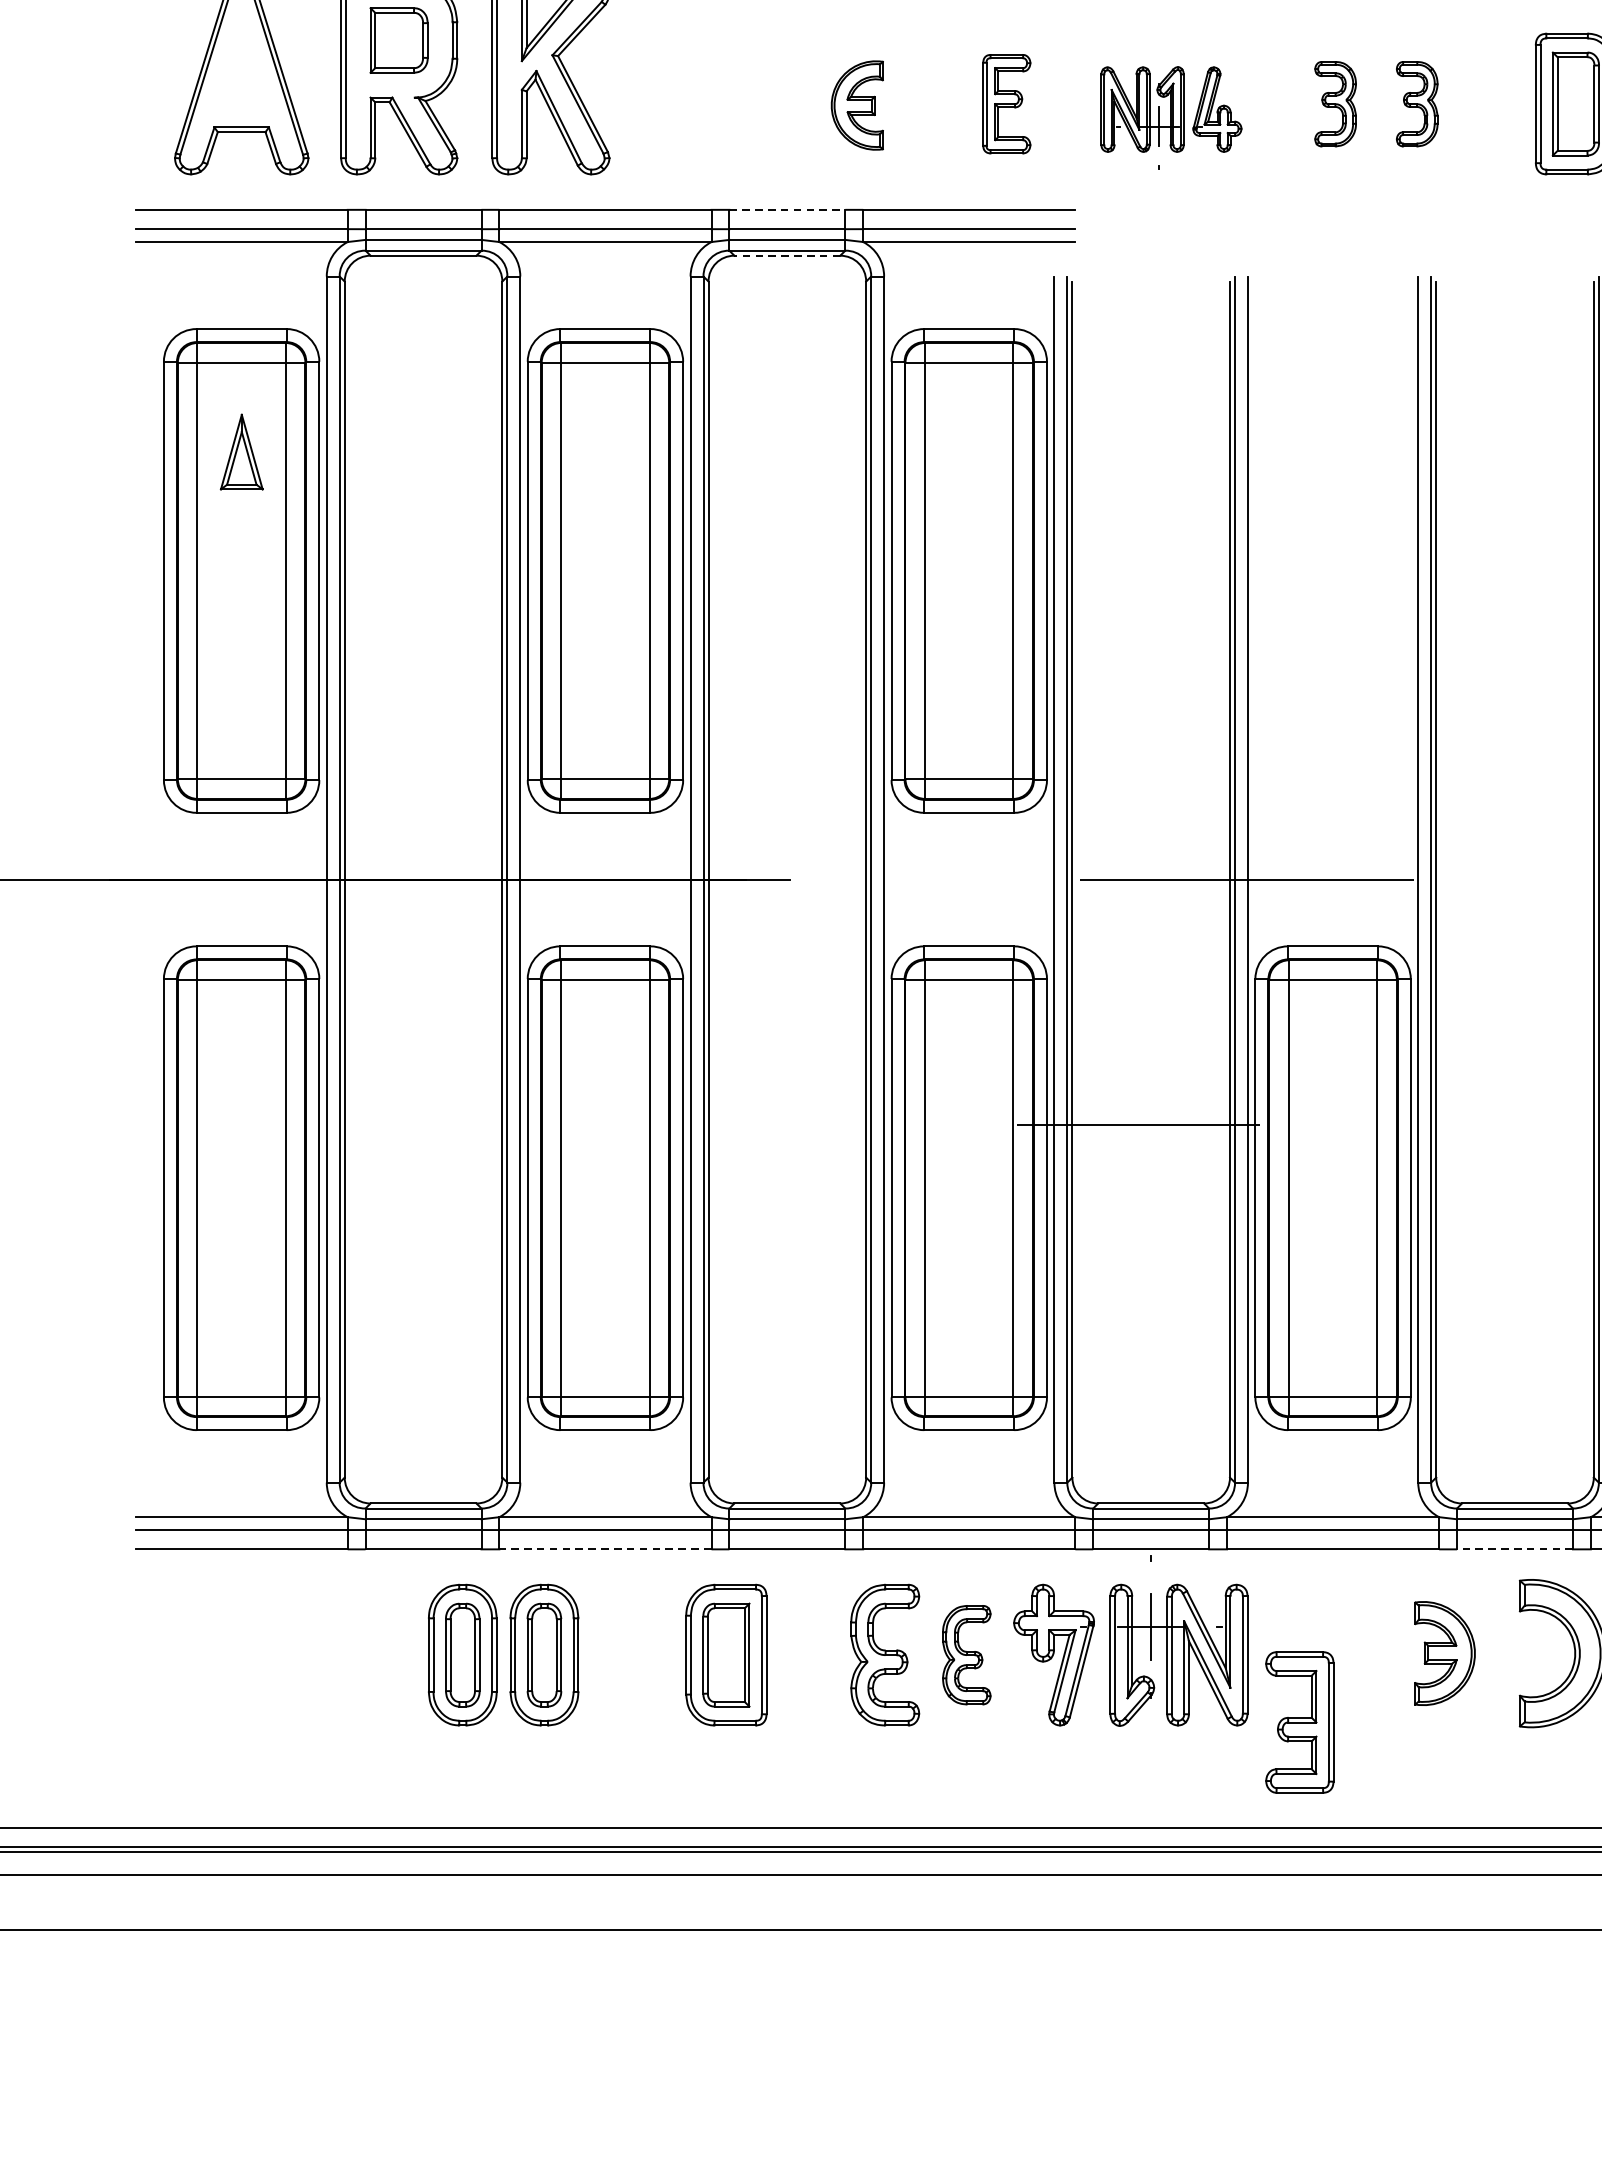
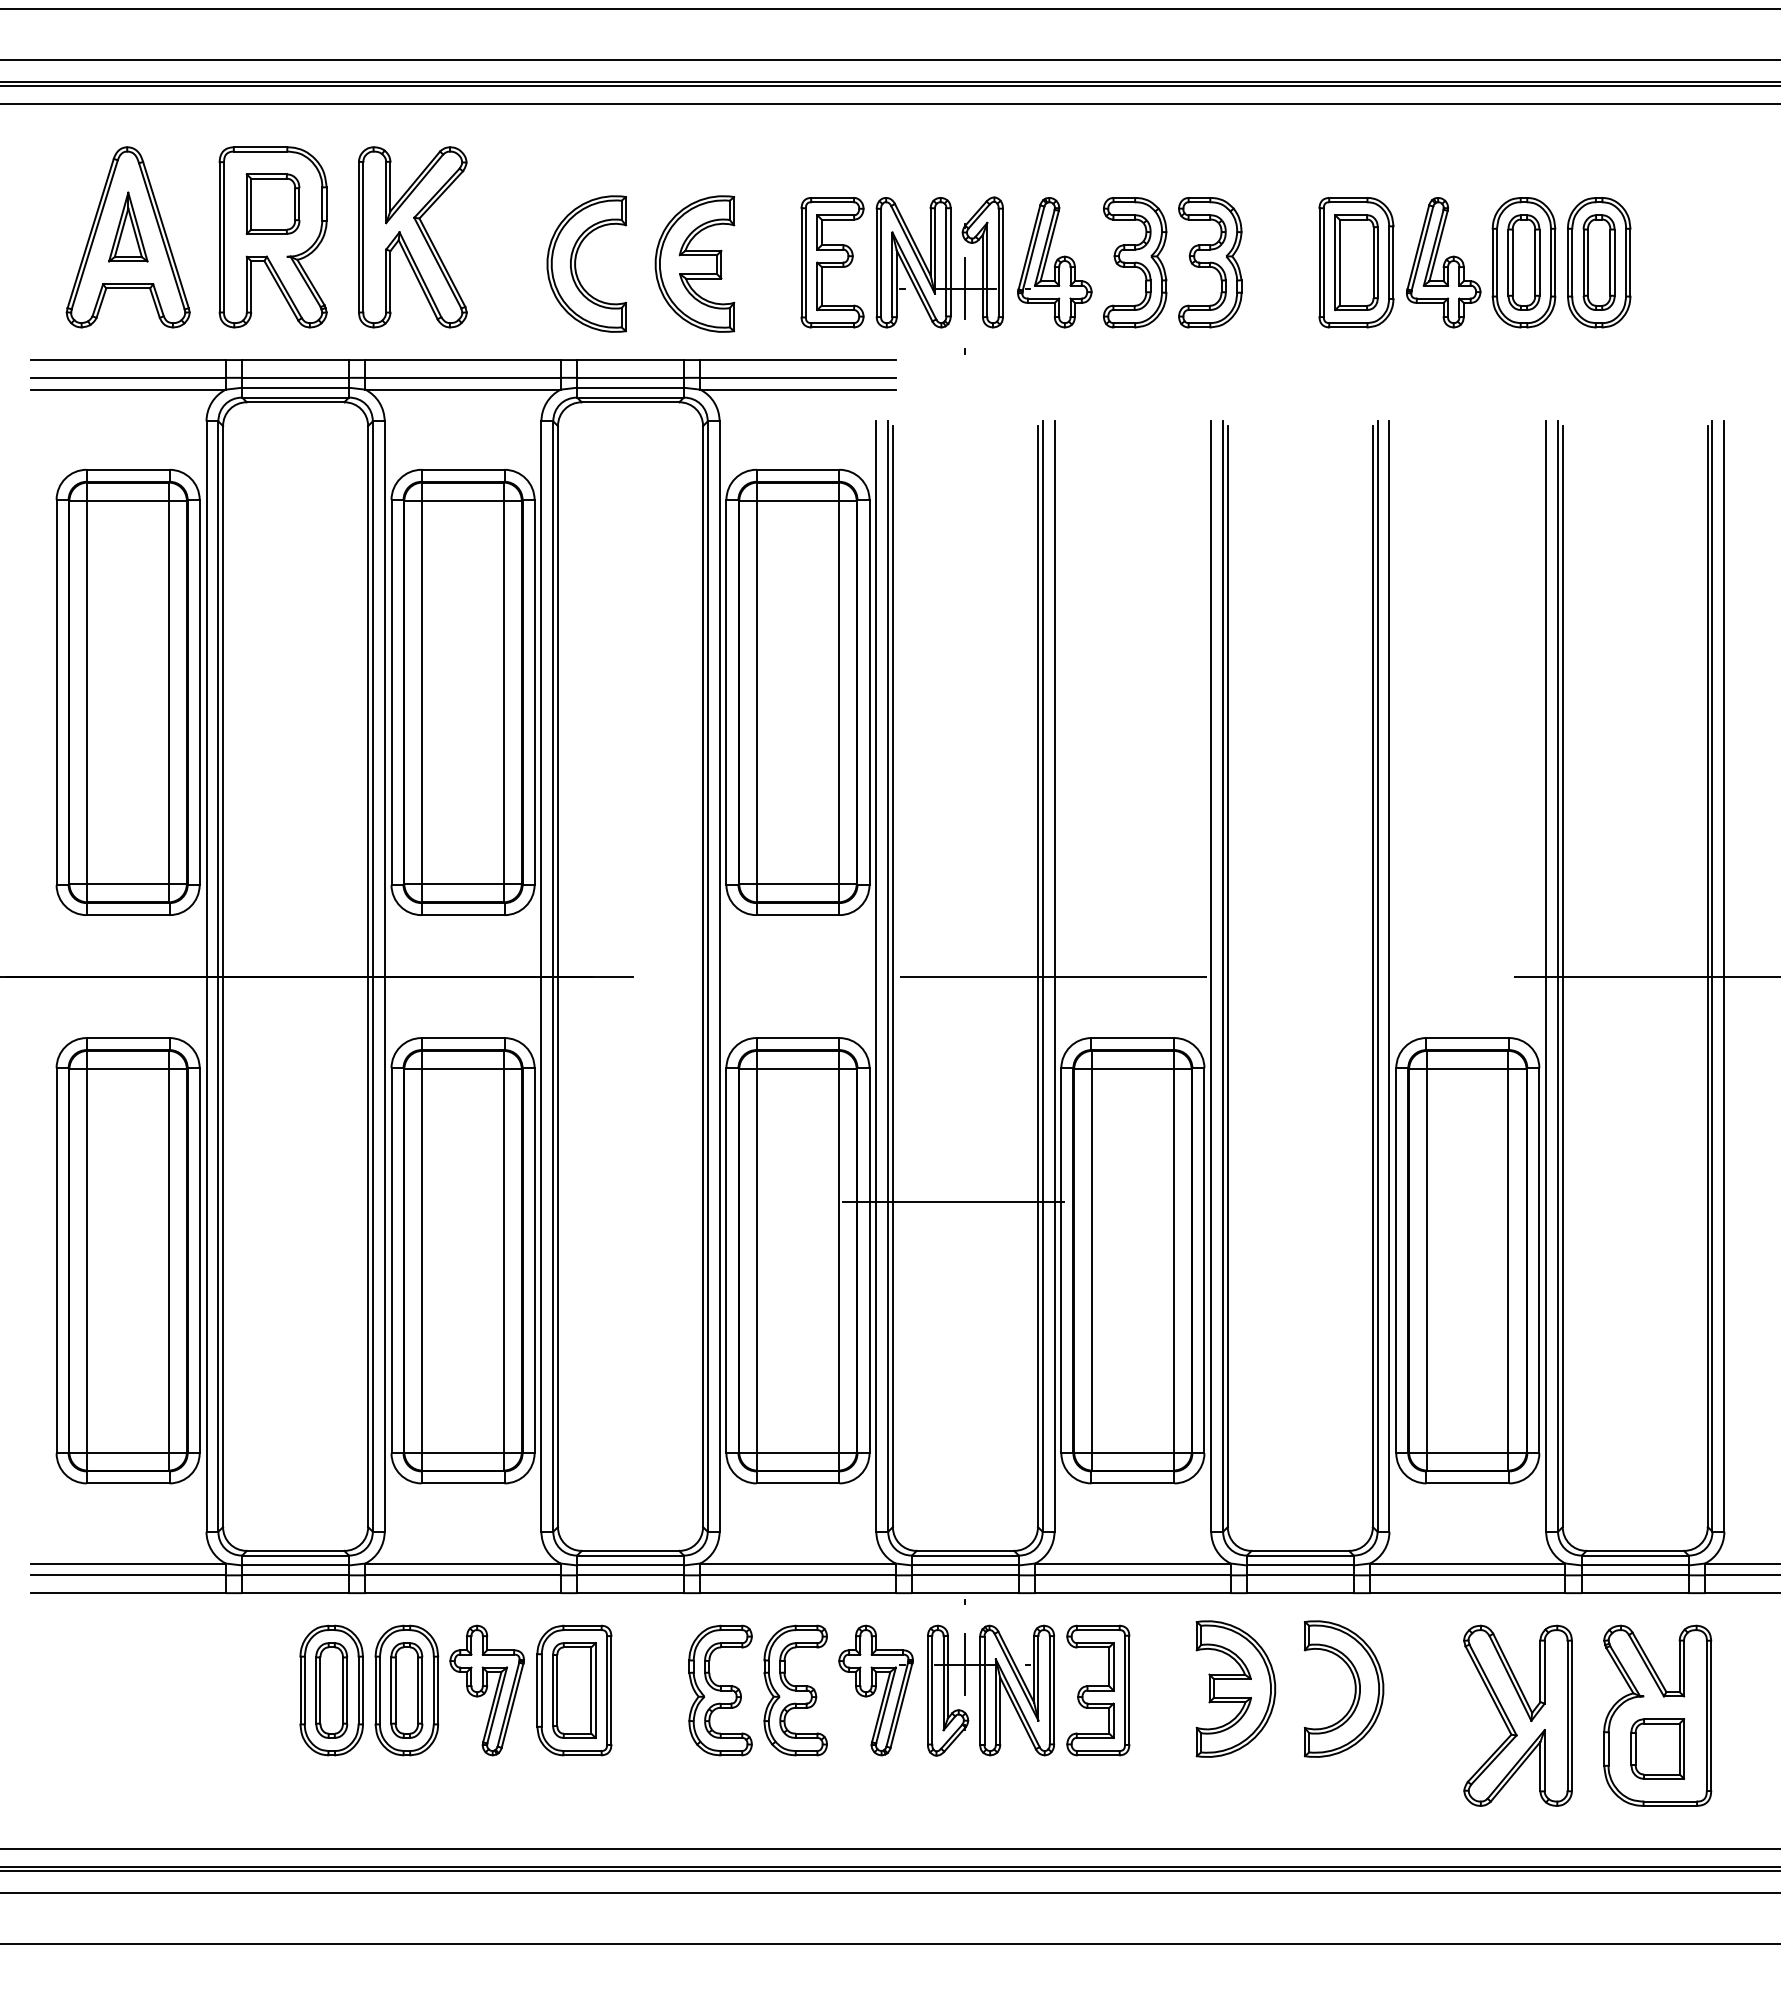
part: (728, 101) -> (576, 260), added
part: (1006, 103) -> (832, 262), size x1.43
part: (1335, 103) -> (1135, 262), size x1.67
part: (1417, 103) -> (1210, 262), size x1.67
part: (856, 104) -> (694, 263), size x1.67
part: (1170, 117) -> (983, 275), size x1.67
line: (788, 210) -> (631, 360), dashed -> solid
line: (787, 255) -> (630, 402), dashed -> solid
part: (242, 451) -> (128, 226), moved
line: (605, 1549) -> (463, 1593), dashed -> solid
line: (1514, 1549) -> (1299, 1593), dashed -> solid
part: (1444, 1652) -> (1235, 1688), size x1.43
part: (630, 1655) -> (486, 1690), added
part: (966, 1655) -> (795, 1690), size x1.43
part: (1300, 1722) -> (1098, 1690), moved

